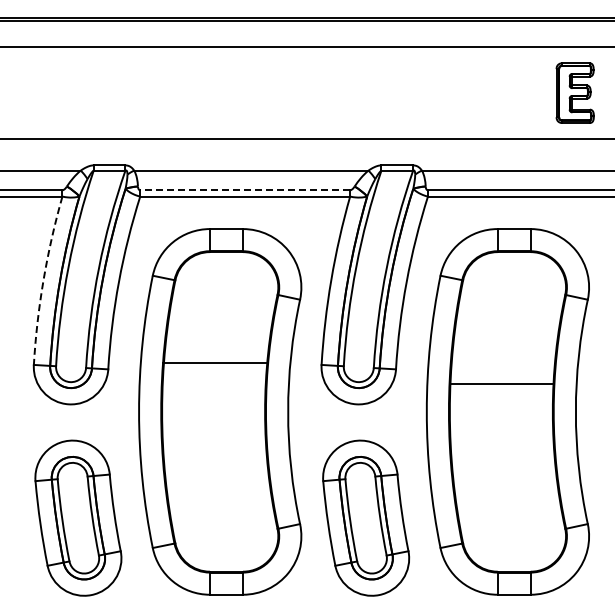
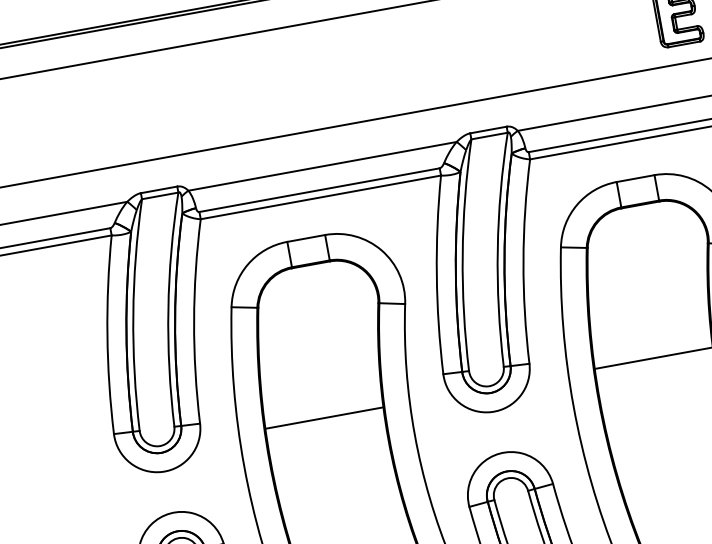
line: (245, 190) -> (319, 190), dashed -> solid
arc: (43, 280) -> (107, 335), dashed -> solid
line: (213, 362) -> (323, 417), moved

